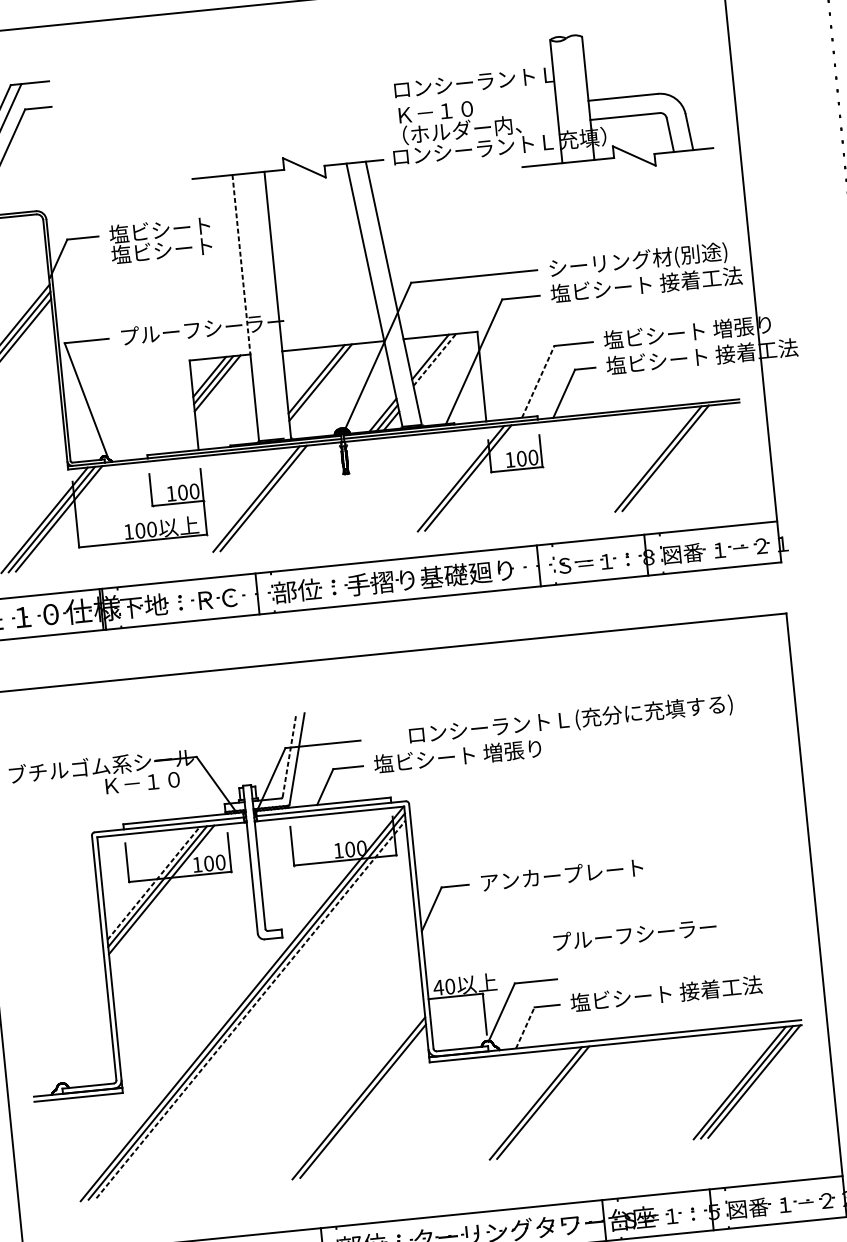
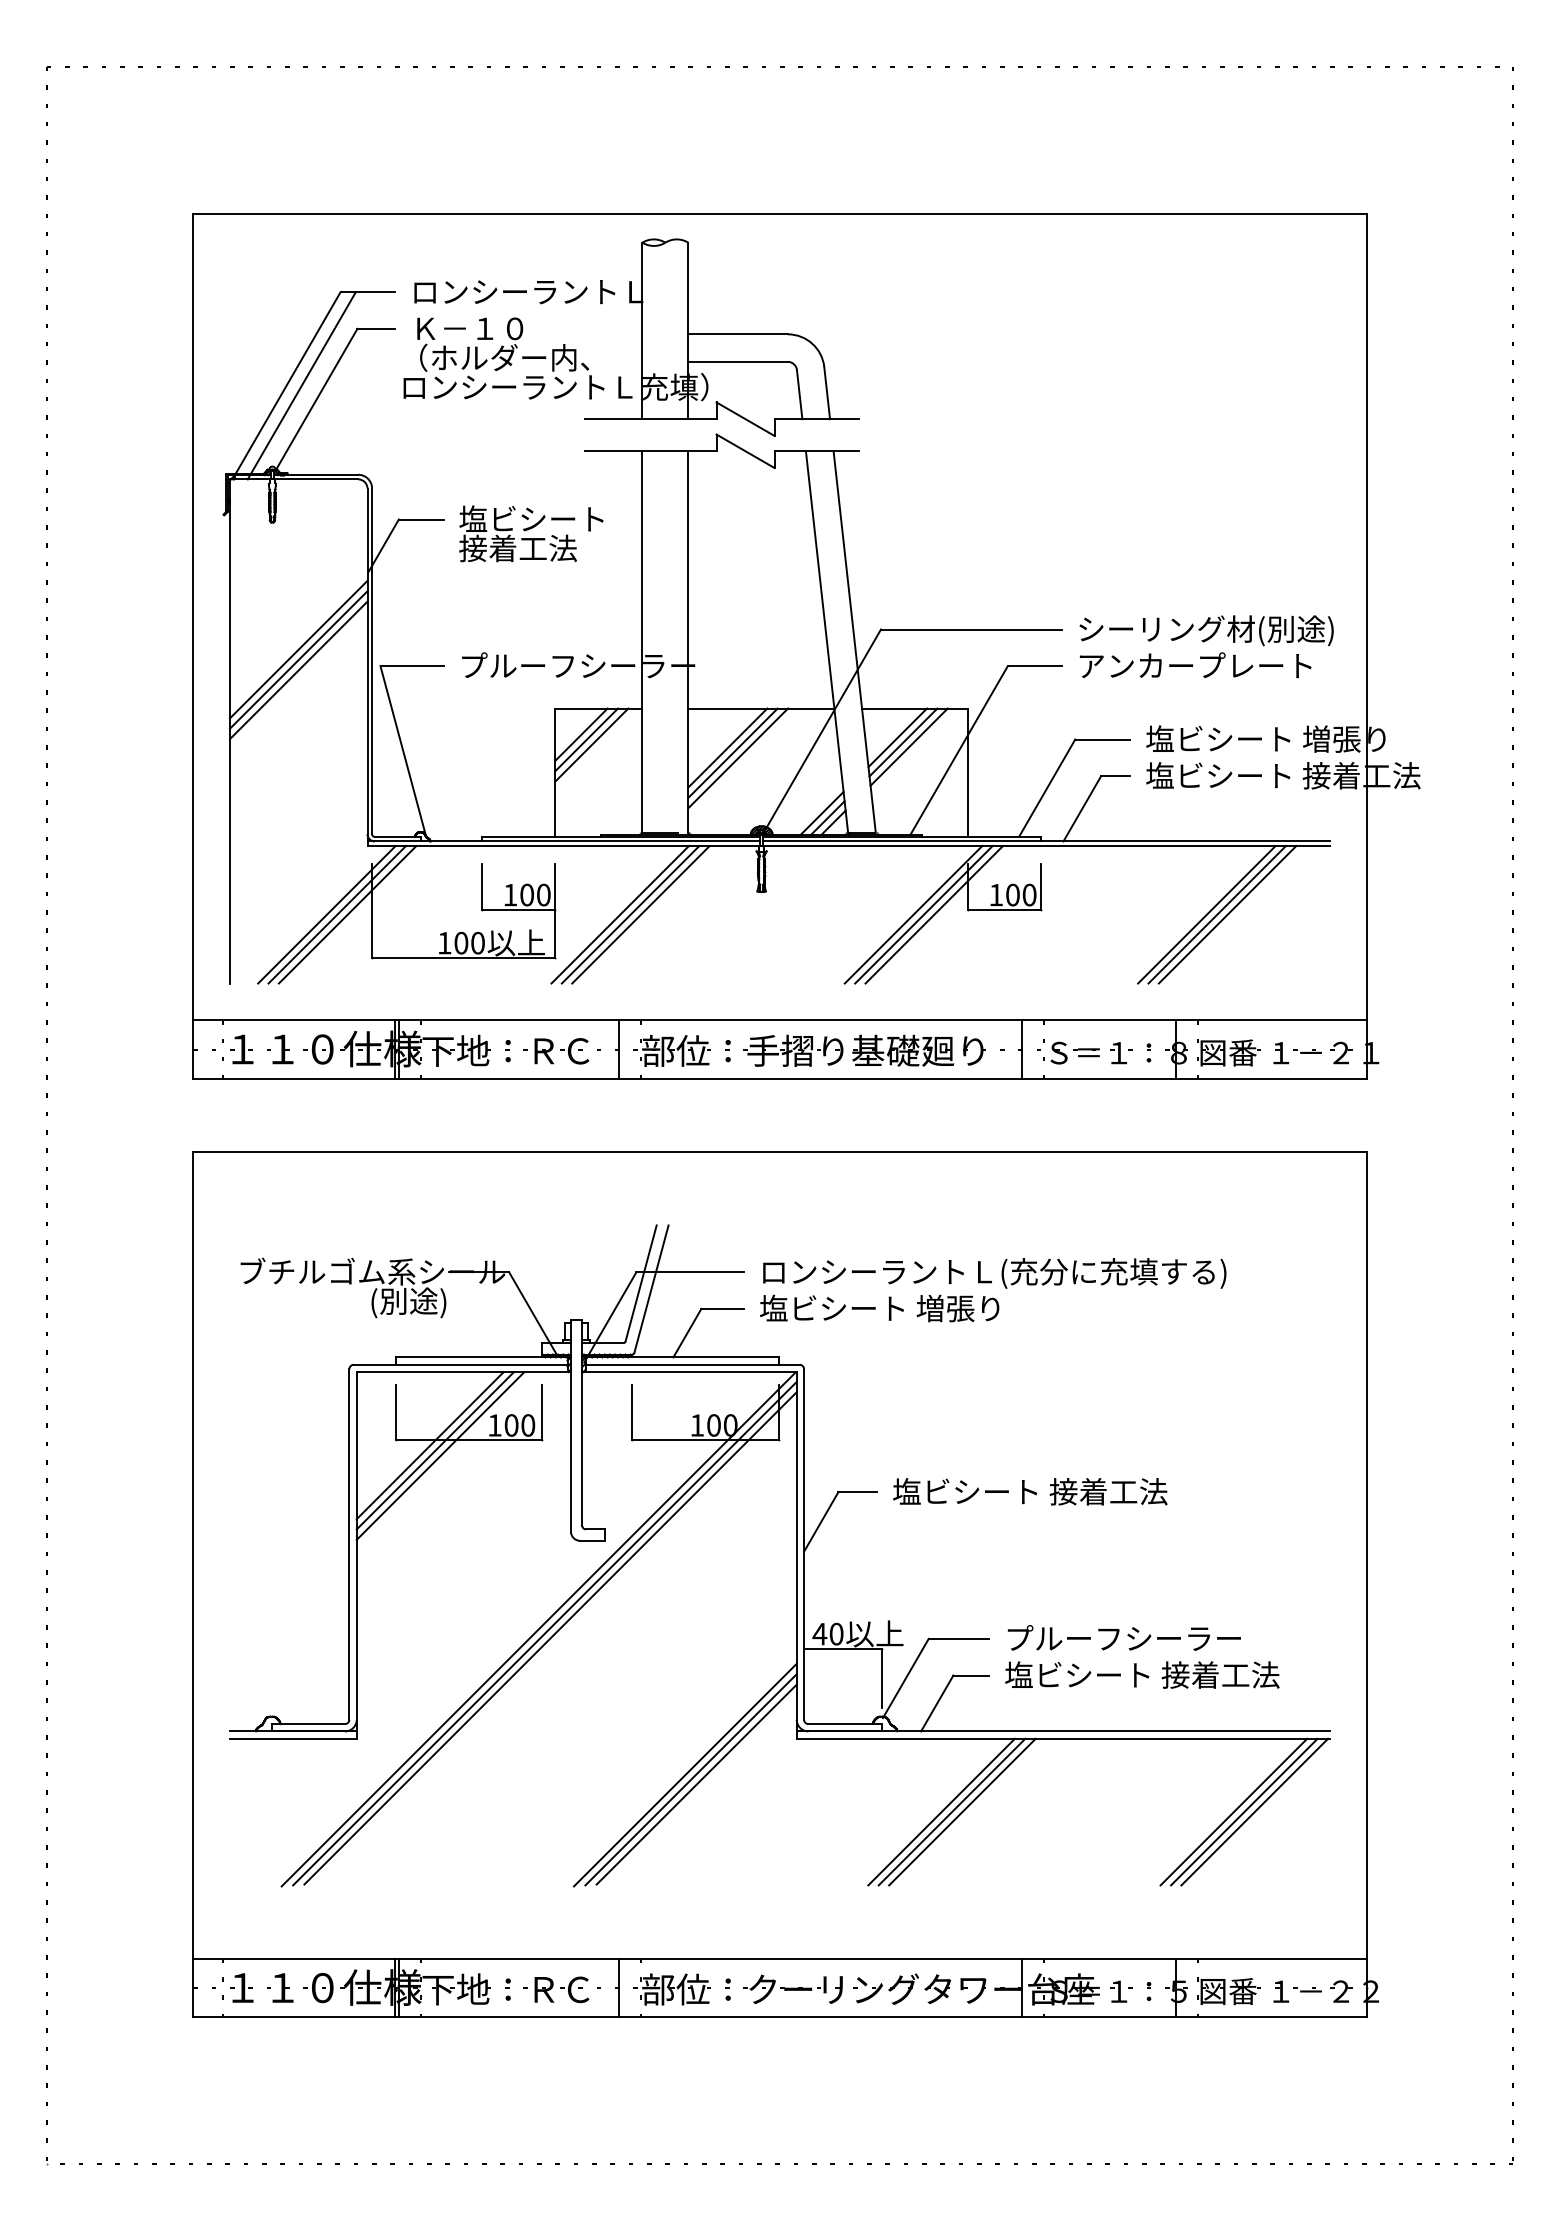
part: (556, 106) -> (641, 337), moved
text: (161, 250) -> (531, 548), 塩ビシート -> 接着工法
line: (241, 264) -> (642, 579), dashed -> solid
text: (646, 284) -> (1214, 665), 塩ビシート 接着工法 -> アンカープレート
line: (434, 359) -> (903, 742), dashed -> solid
line: (438, 362) -> (908, 746), added
line: (312, 375) -> (727, 747), added
line: (538, 381) -> (1047, 787), dashed -> solid
line: (672, 457) -> (1227, 914), added
line: (453, 479) -> (913, 914), added
line: (248, 499) -> (619, 914), added
text: (570, 720) -> (994, 1273), moved
line: (289, 754) -> (641, 1282), dashed -> solid
text: (141, 783) -> (426, 1302), Ｋ－１０ -> (別途)
text: (575, 873) -> (1030, 1491), アンカープレート -> 塩ビシート 接着工法
line: (153, 883) -> (430, 1445), dashed -> solid
text: (634, 933) -> (1123, 1637), moved
line: (251, 1009) -> (550, 1638), dashed -> solid
line: (525, 1027) -> (937, 1703), dashed -> solid
line: (353, 1095) -> (684, 1774), added
line: (550, 1101) -> (962, 1811), added

